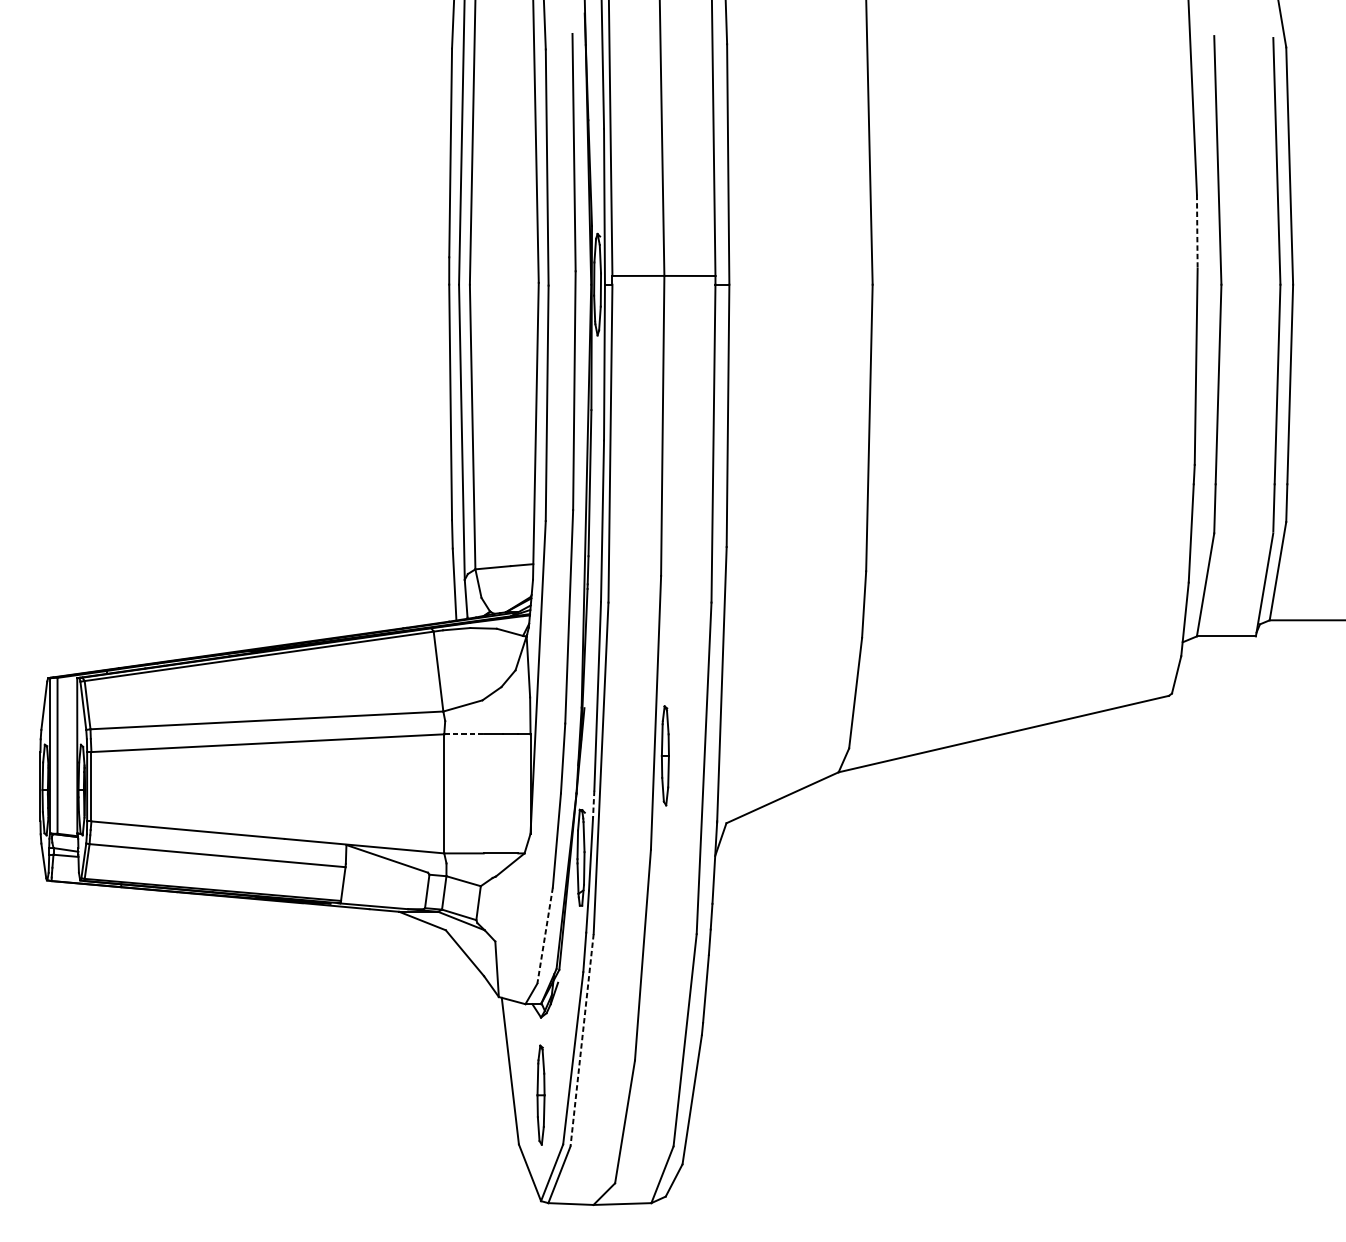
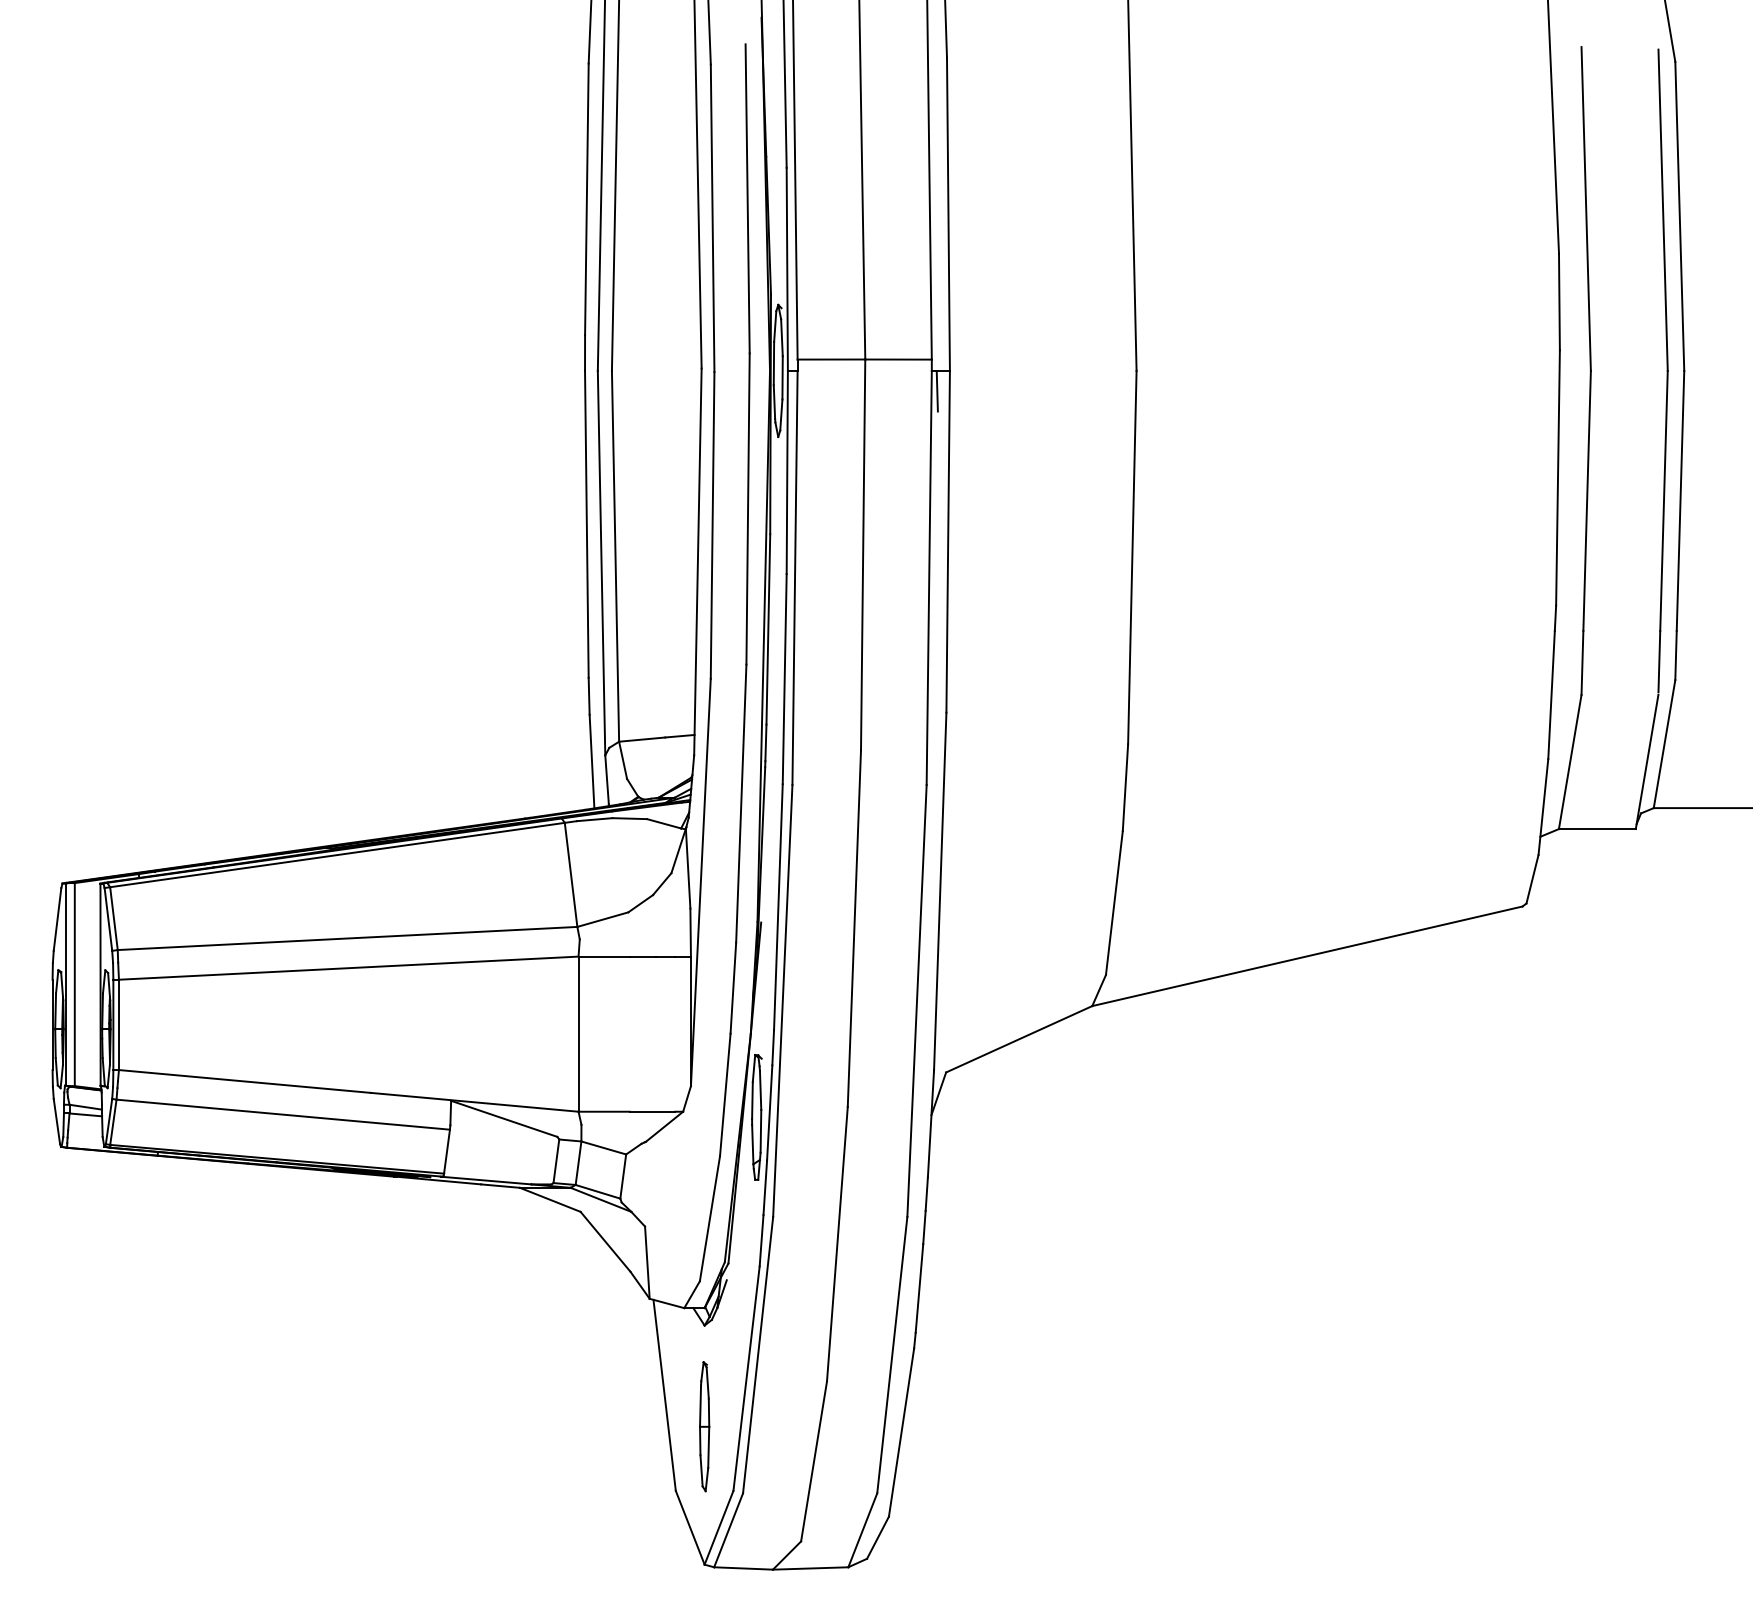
line: (1197, 232) -> (1559, 302), dashed -> solid
line: (719, 299) -> (936, 390), added
line: (464, 734) -> (604, 956), dashed -> solid
part: (665, 755) -> (866, 984), removed
line: (593, 804) -> (773, 1047), dashed -> solid
line: (544, 936) -> (709, 1219), dashed -> solid
line: (582, 1040) -> (758, 1355), dashed -> solid

